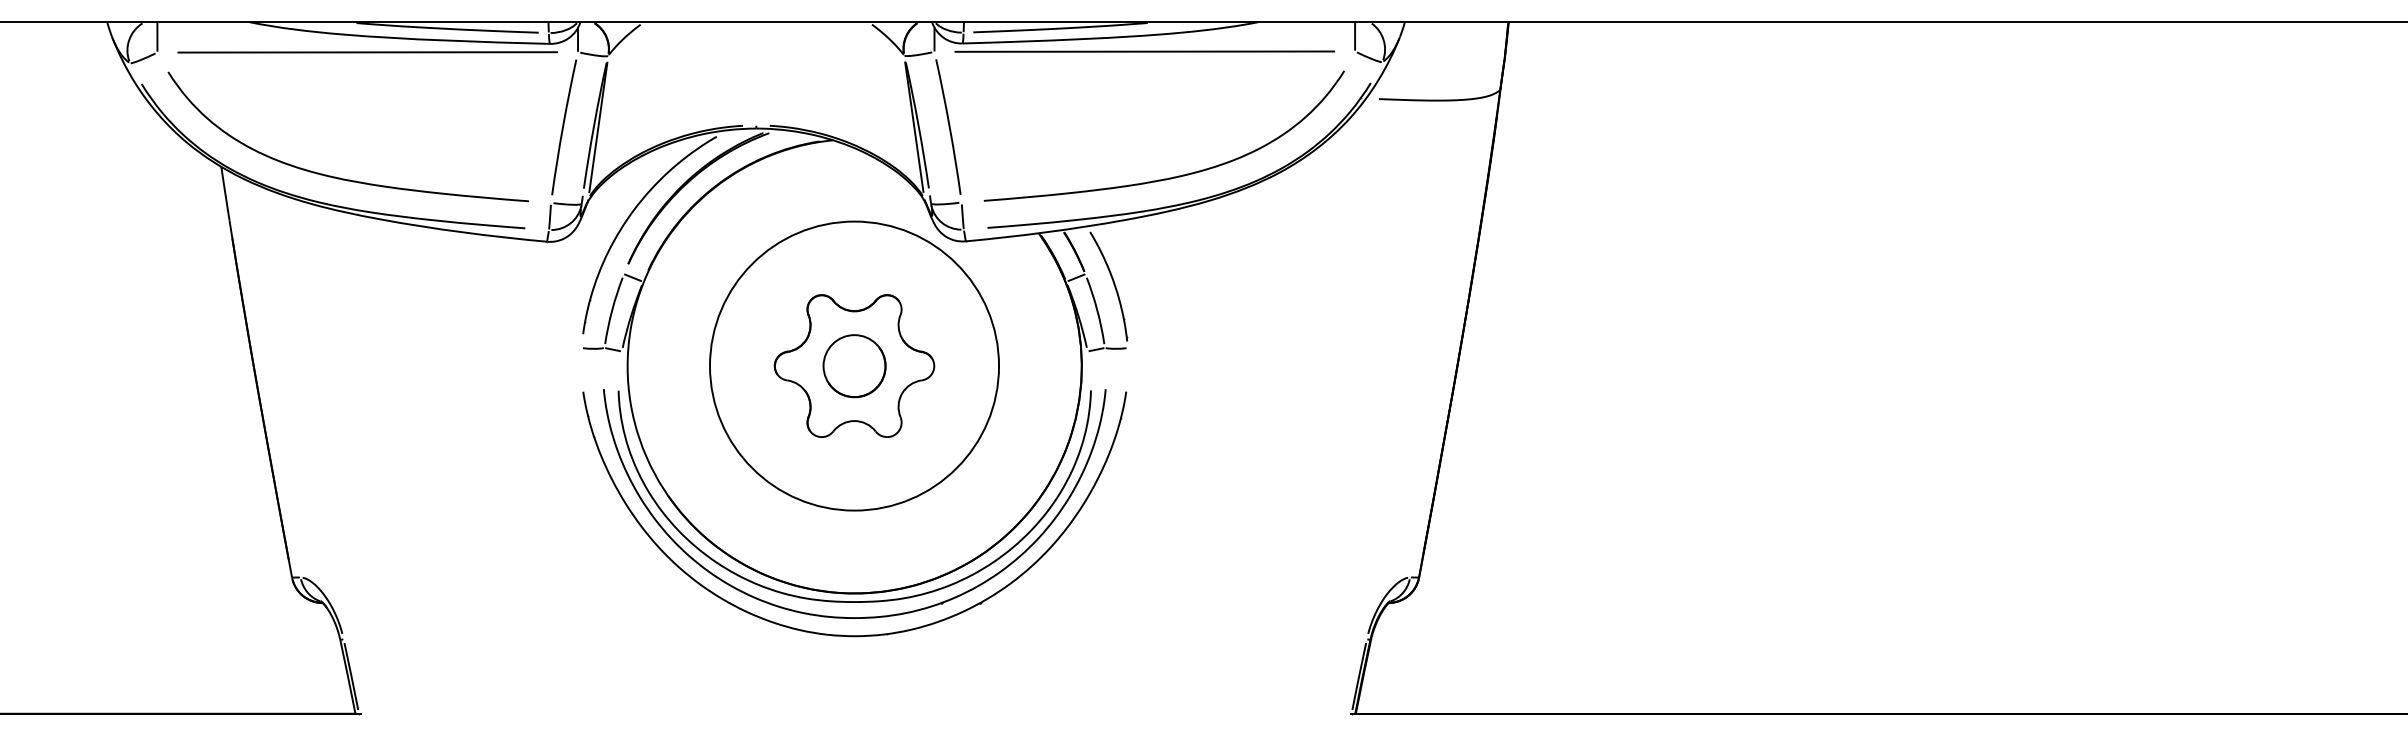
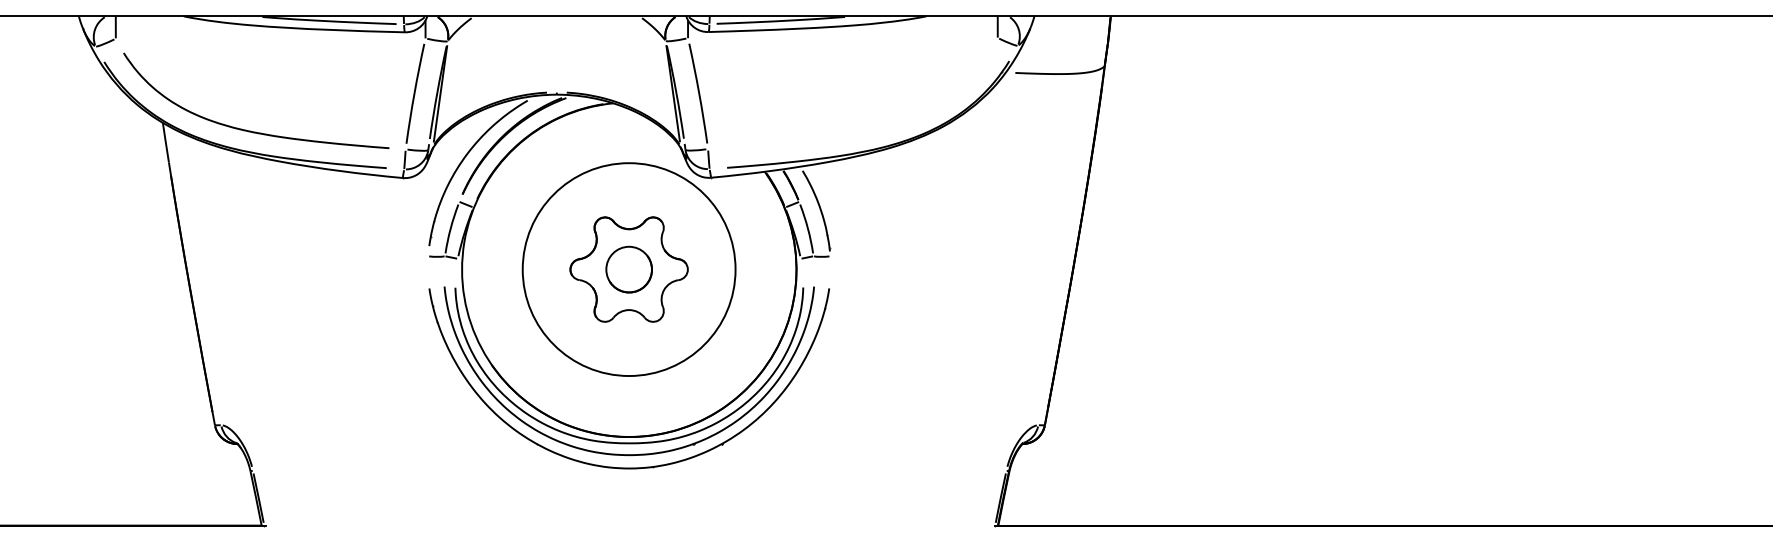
line: (1144, 50) -> (842, 37), removed
line: (367, 52) -> (270, 38), removed
curve: (1174, 175) -> (864, 129), removed

